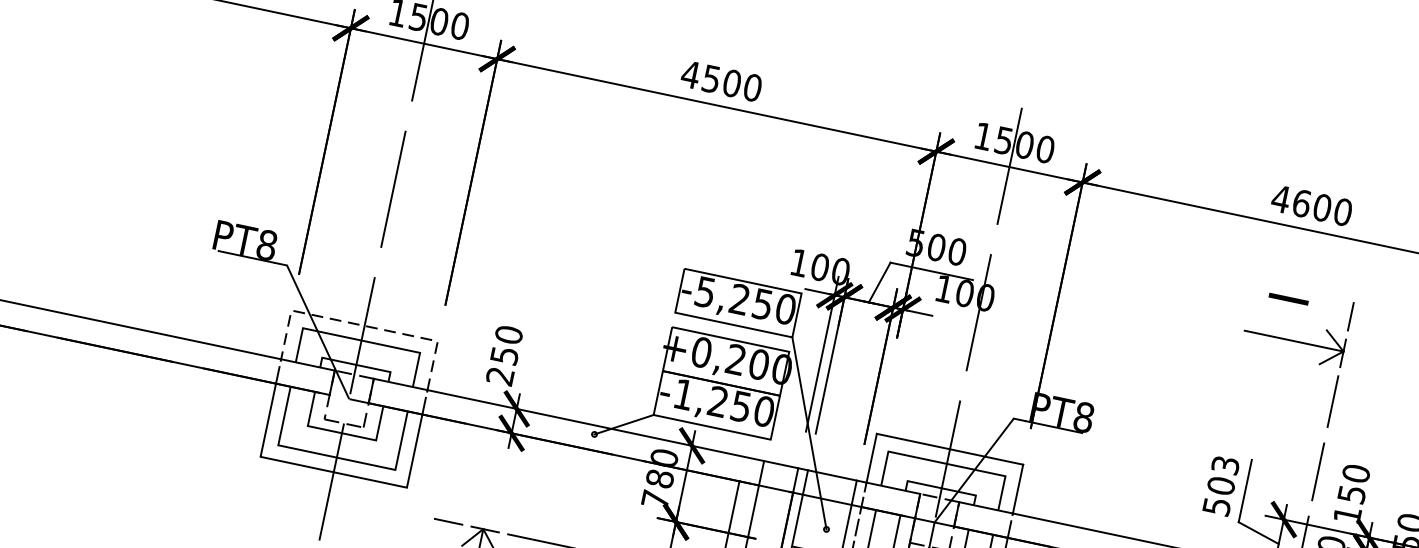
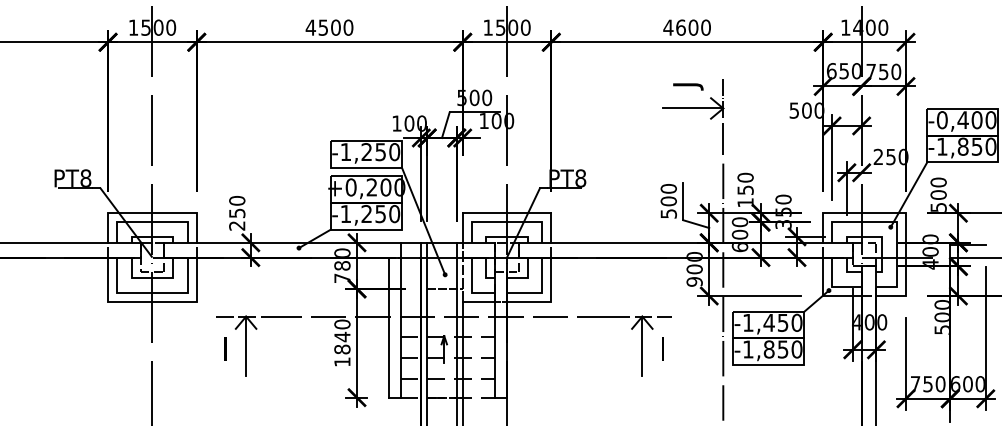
text: (704, 292) -> (345, 152), -5,250 -> -1,250
text: (1293, 303) -> (688, 86), I -> J
line: (363, 326) -> (151, 213), dashed -> solid
text: (1225, 464) -> (668, 188), 503 -> 500

